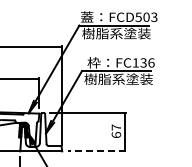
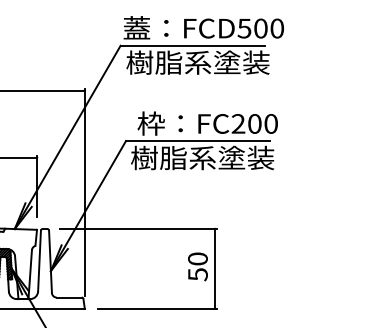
text: (154, 16) -> (277, 26), FCD503 -> FCD500
text: (143, 62) -> (254, 122), FC136 -> FC200
text: (116, 131) -> (198, 267), 67 -> 50
line: (96, 151) -> (156, 308), dashed -> solid

